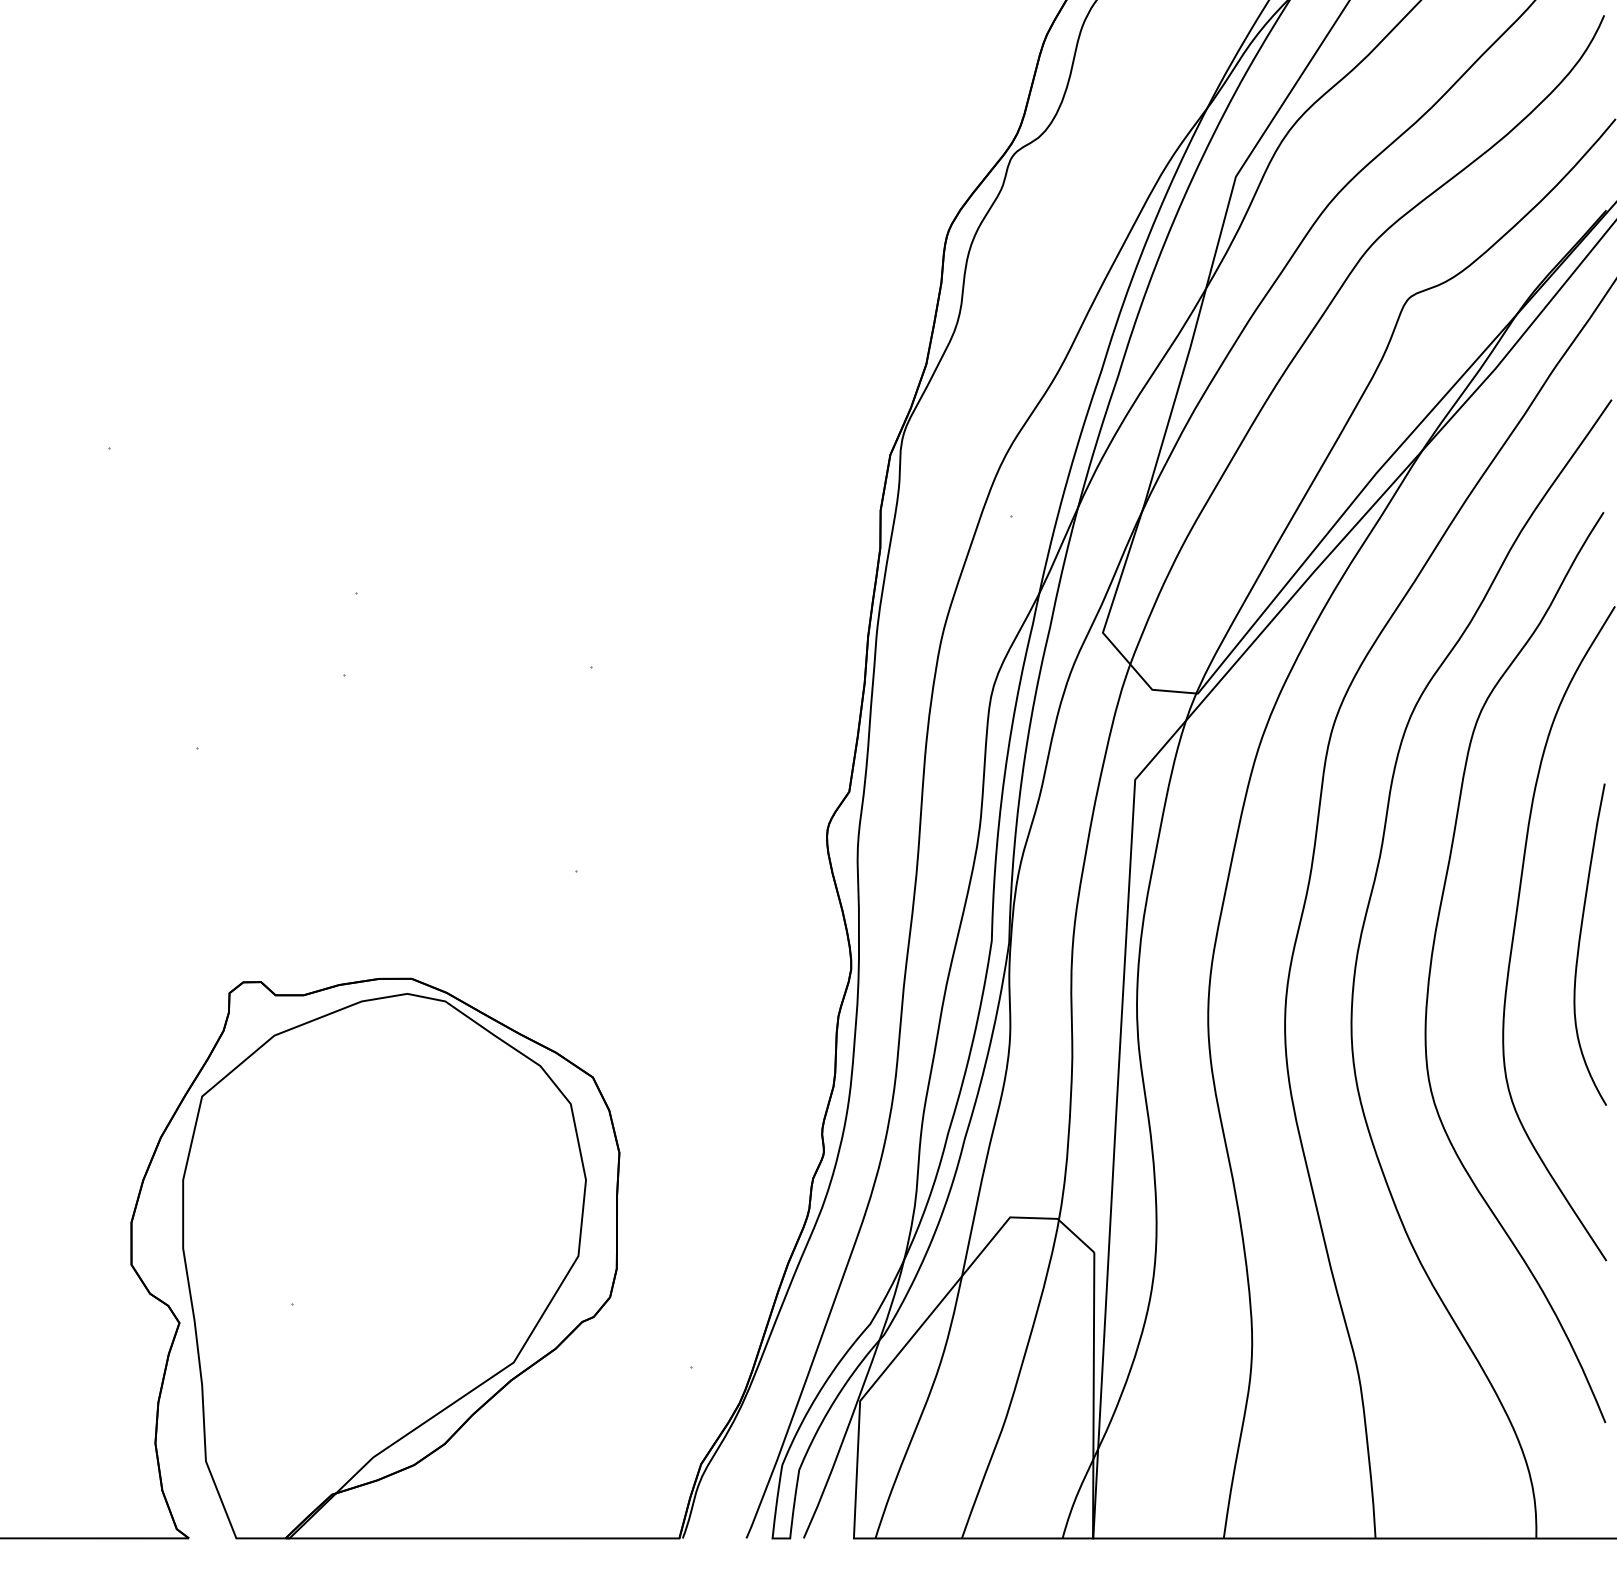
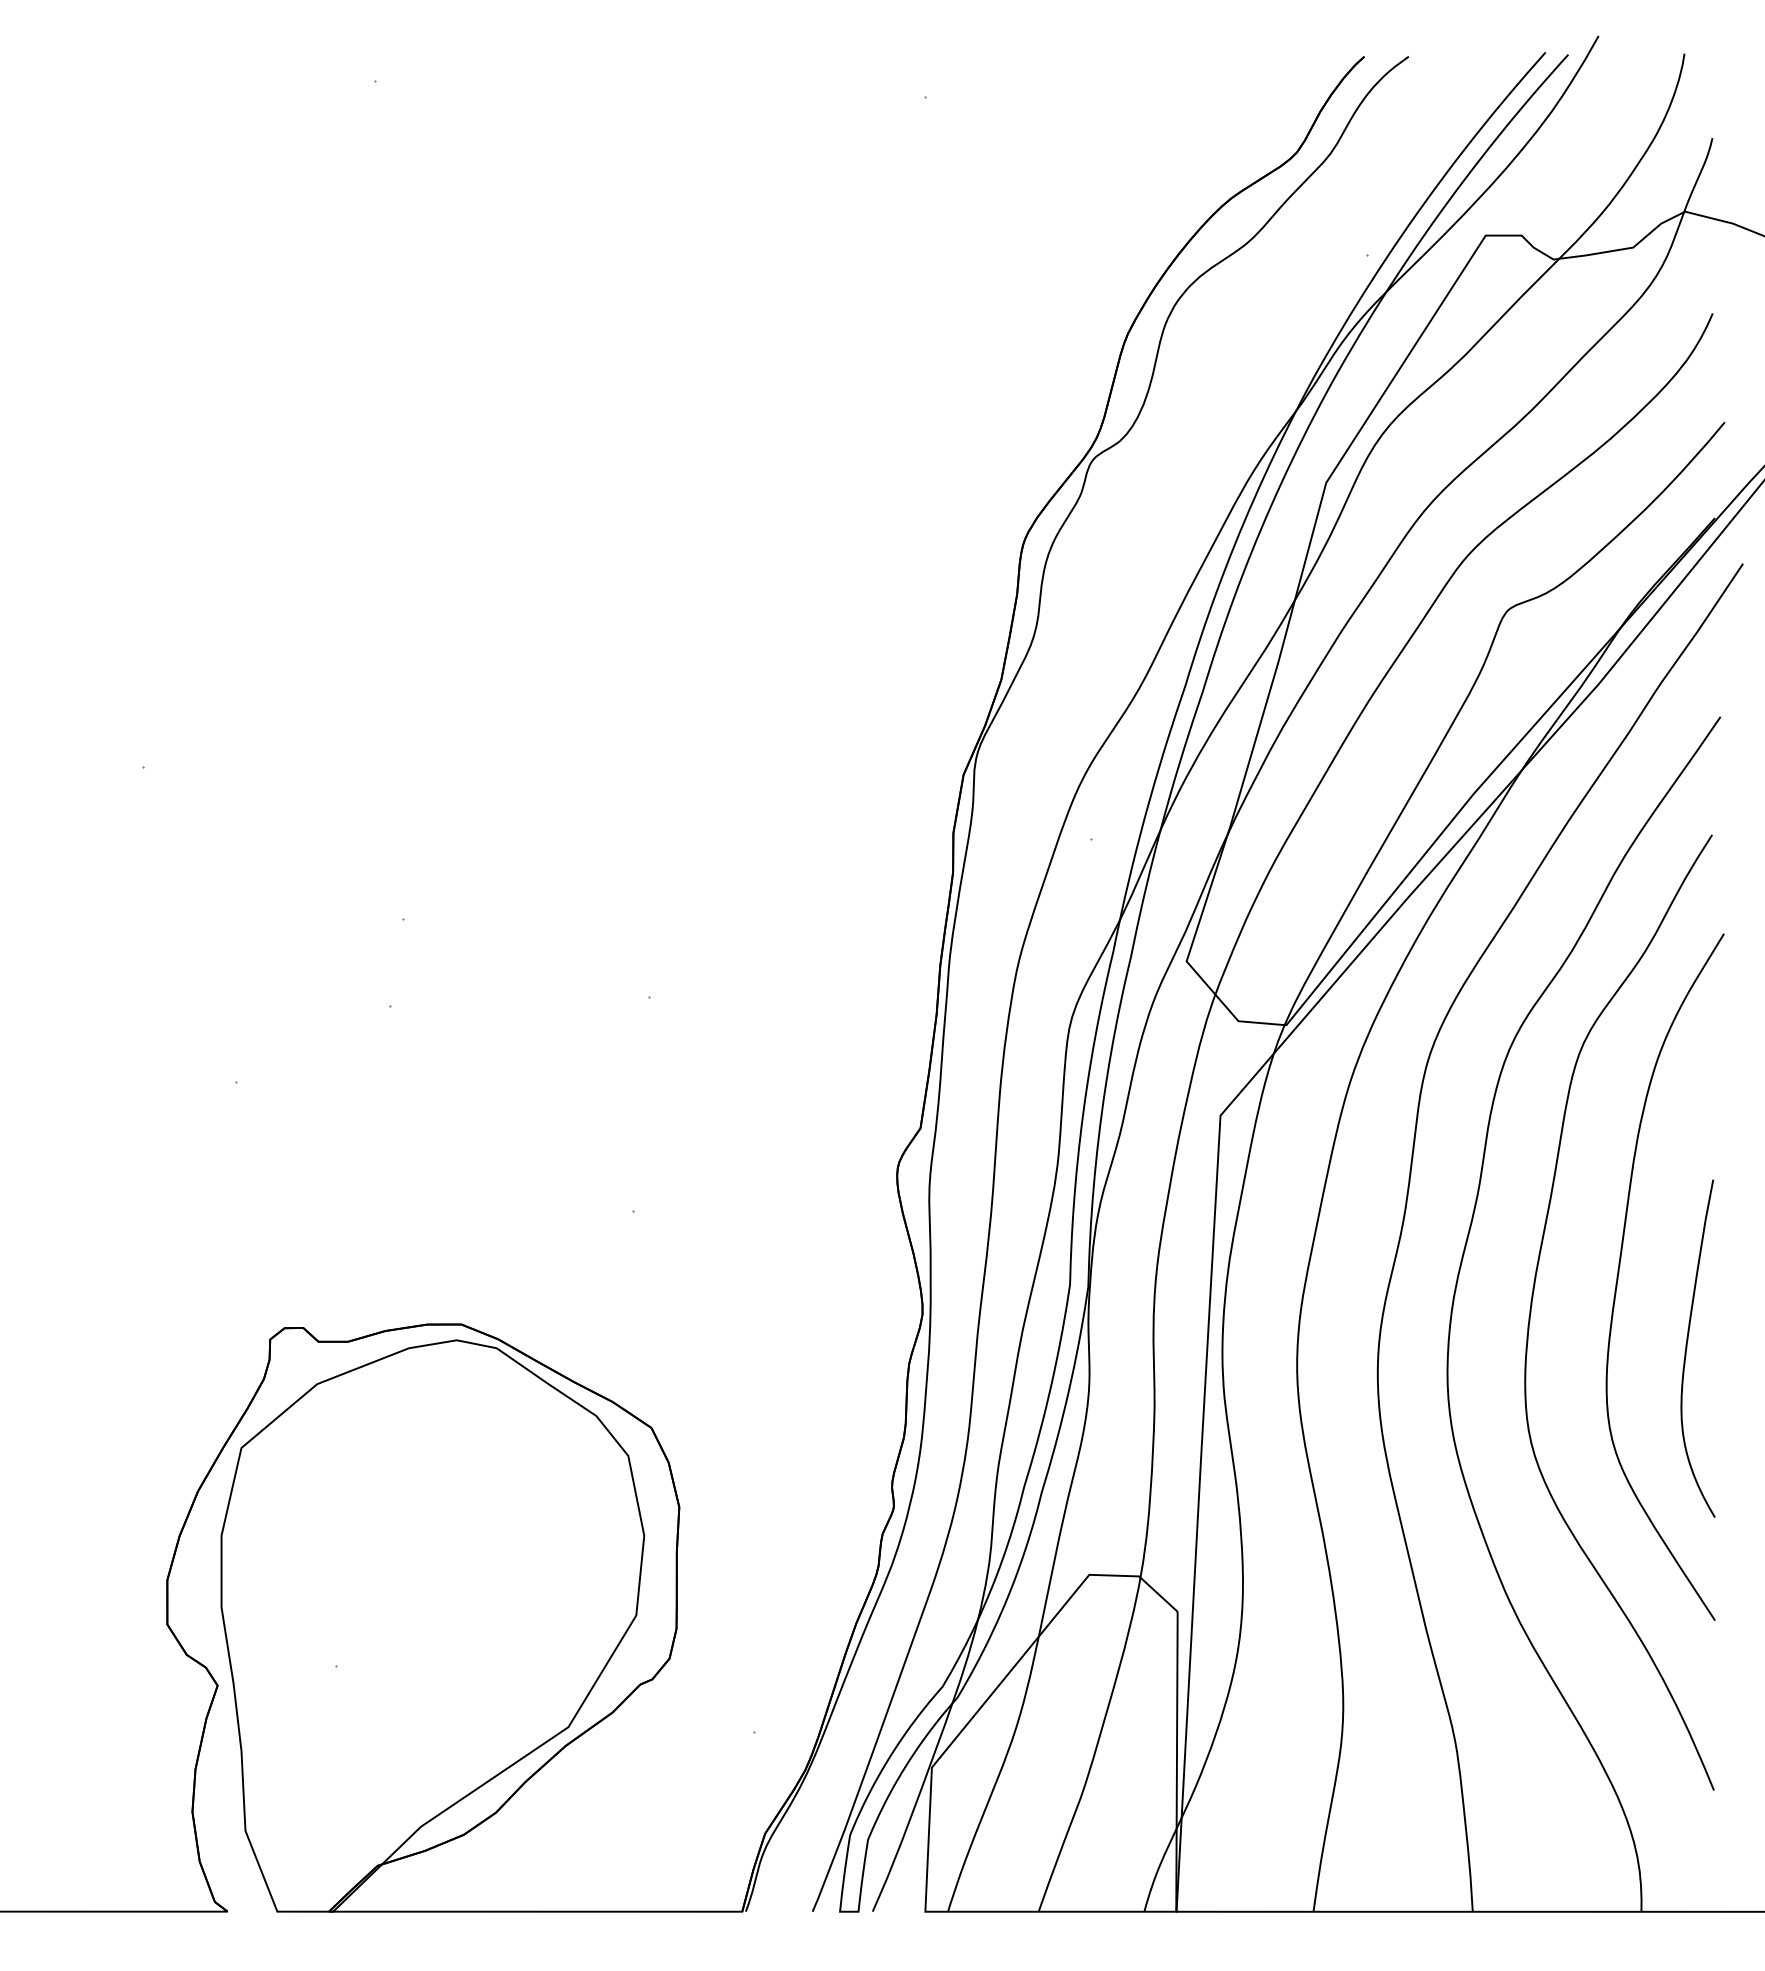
curve: (1580, 944) -> (1687, 1348), moved

